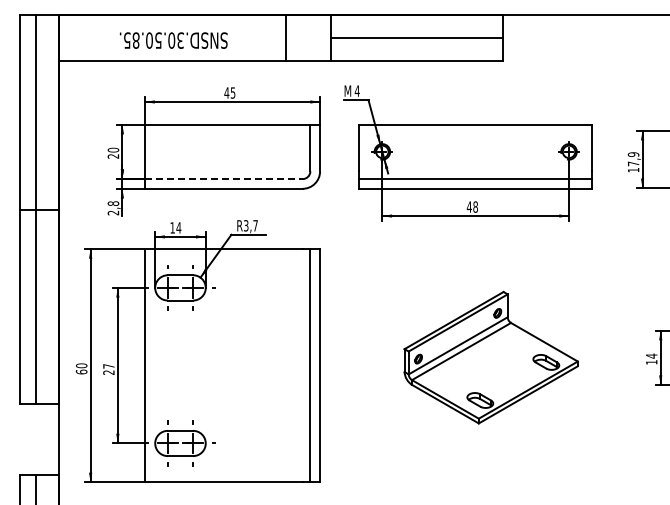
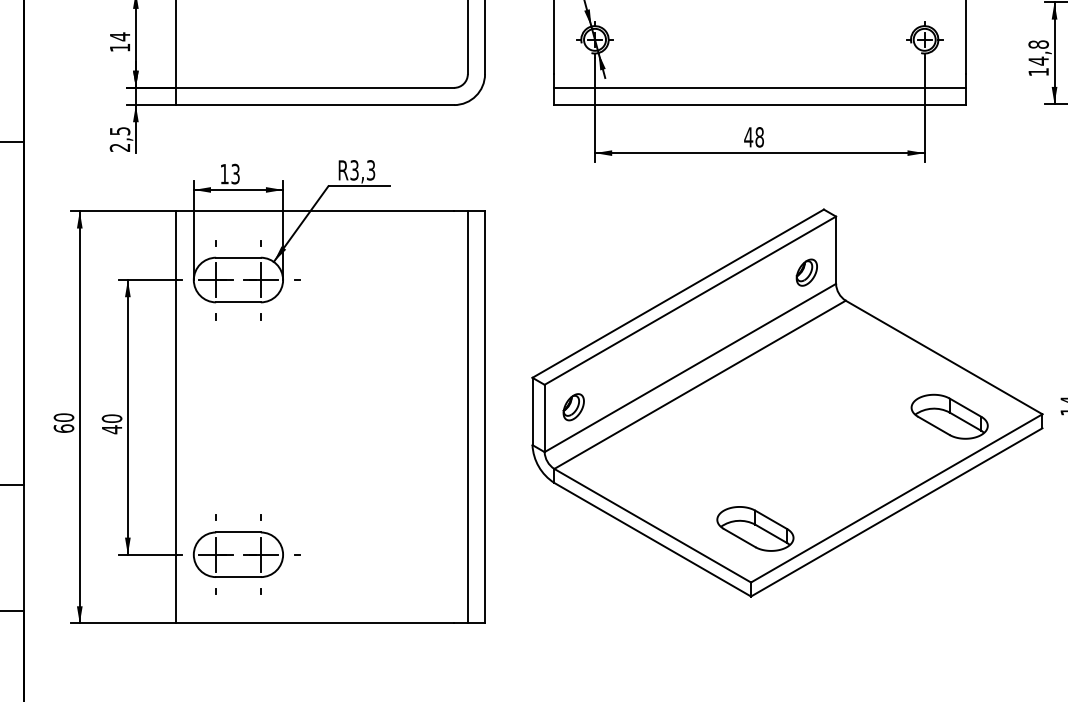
text: (113, 152) -> (120, 40), 20 -> 14
text: (633, 159) -> (1038, 53), 17,9 -> 14,8
line: (223, 179) -> (314, 88), dashed -> solid
text: (113, 203) -> (120, 130), 2,8 -> 2,5
text: (255, 225) -> (370, 169), R3,7 -> R3,3
text: (178, 227) -> (234, 173), 14 -> 13
part: (490, 357) -> (785, 402), size x1.67
text: (108, 369) -> (111, 424), 27 -> 40

